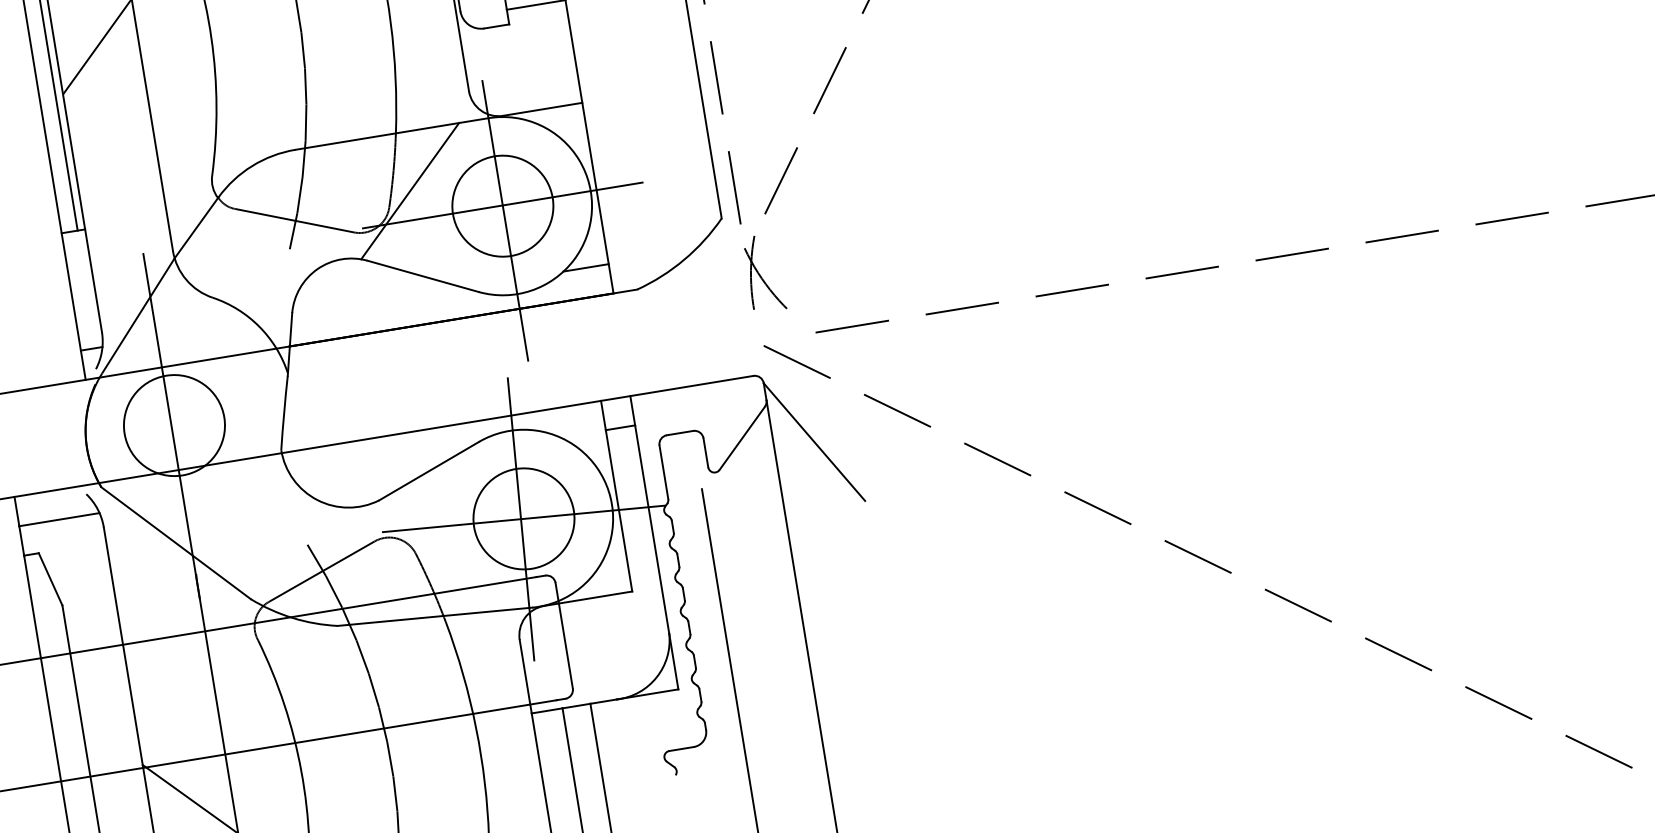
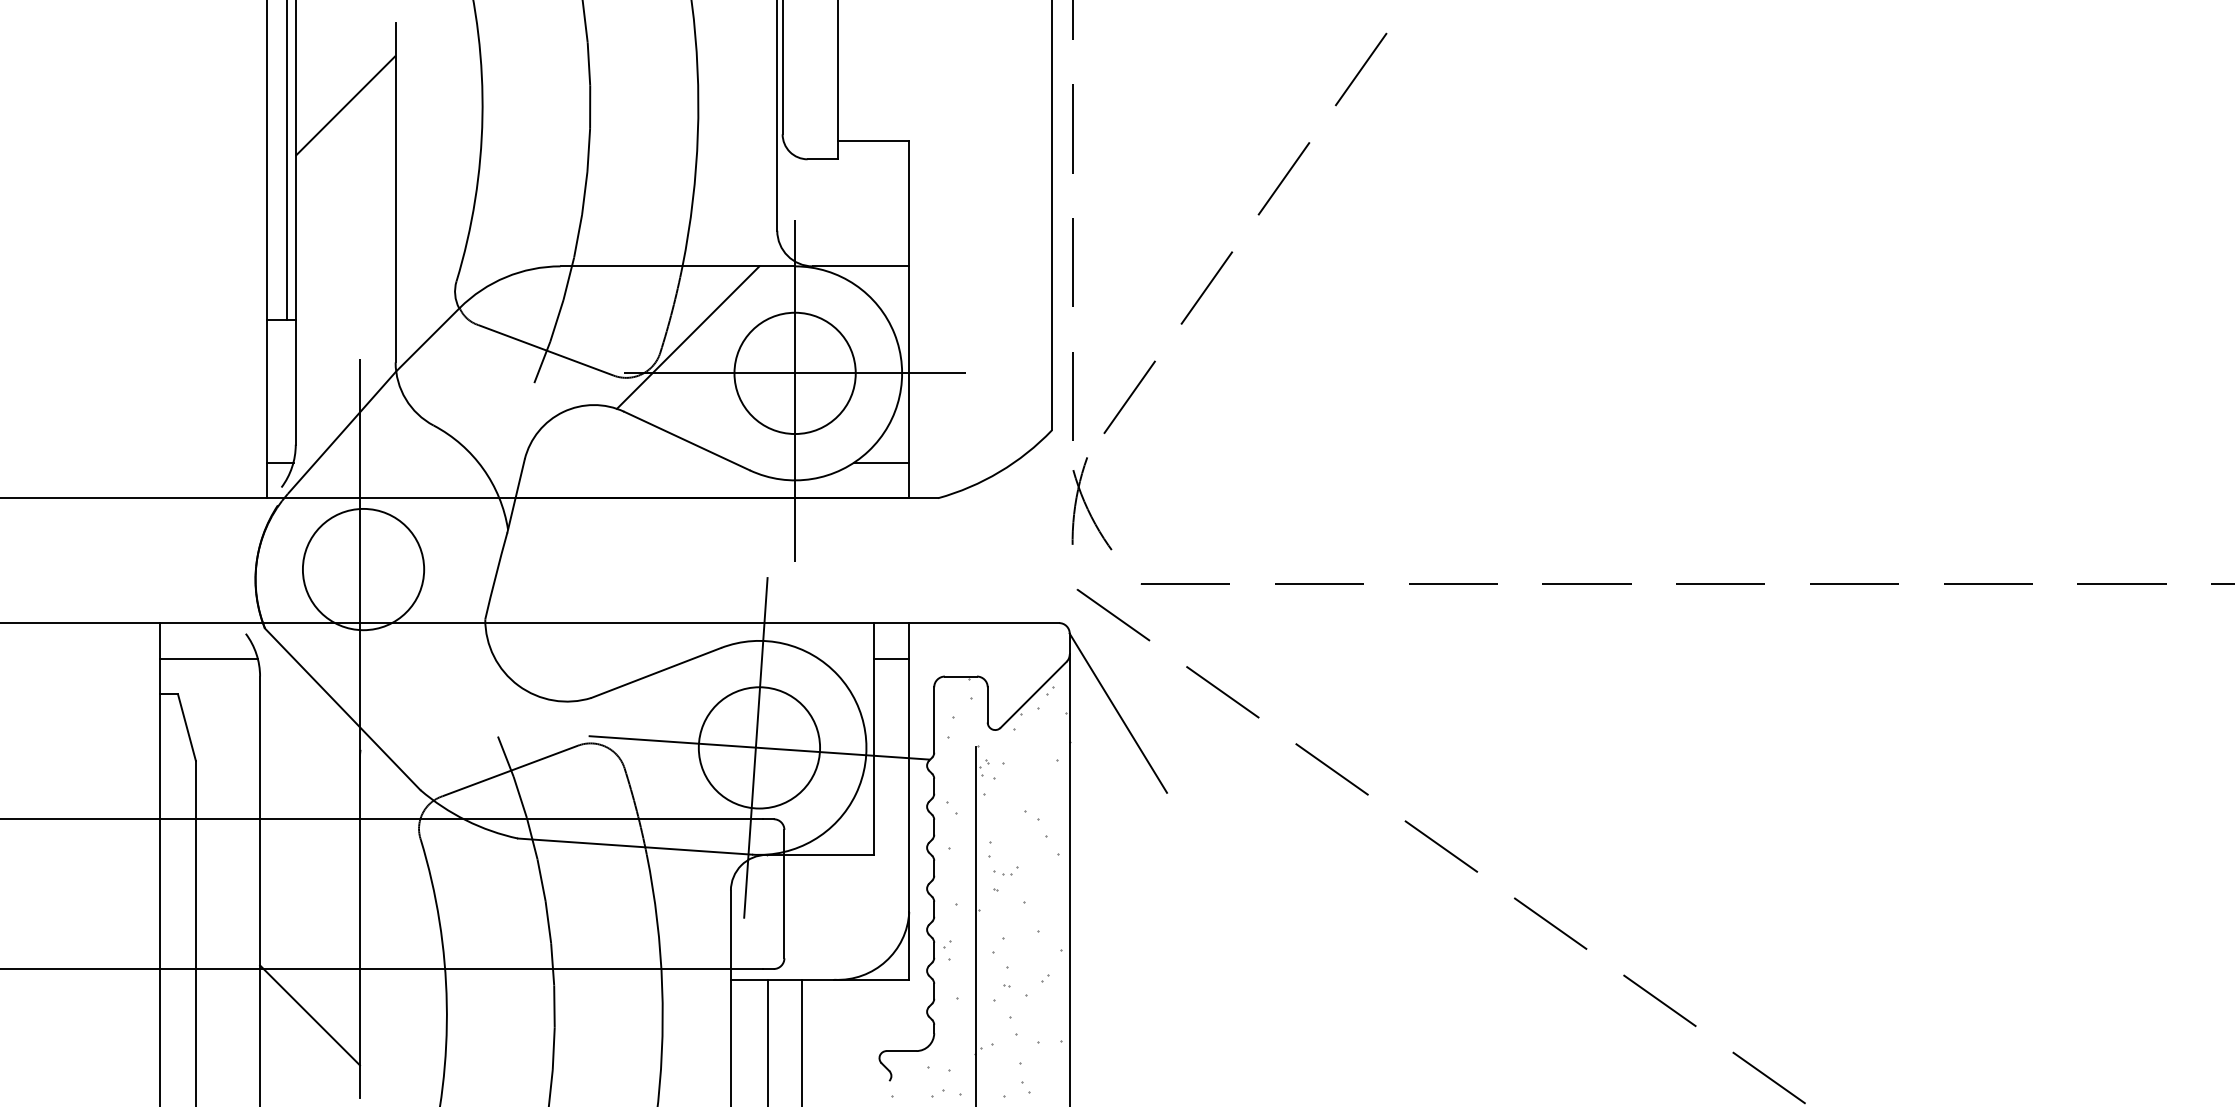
hatch: (724, 603) -> (980, 887), added

